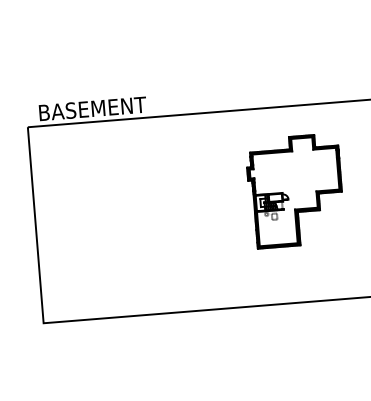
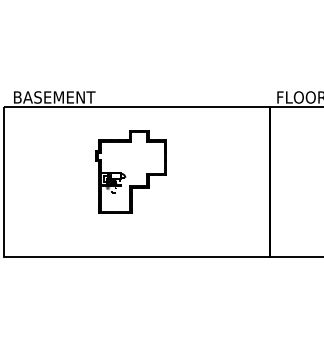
part: (294, 190) -> (130, 171), moved

